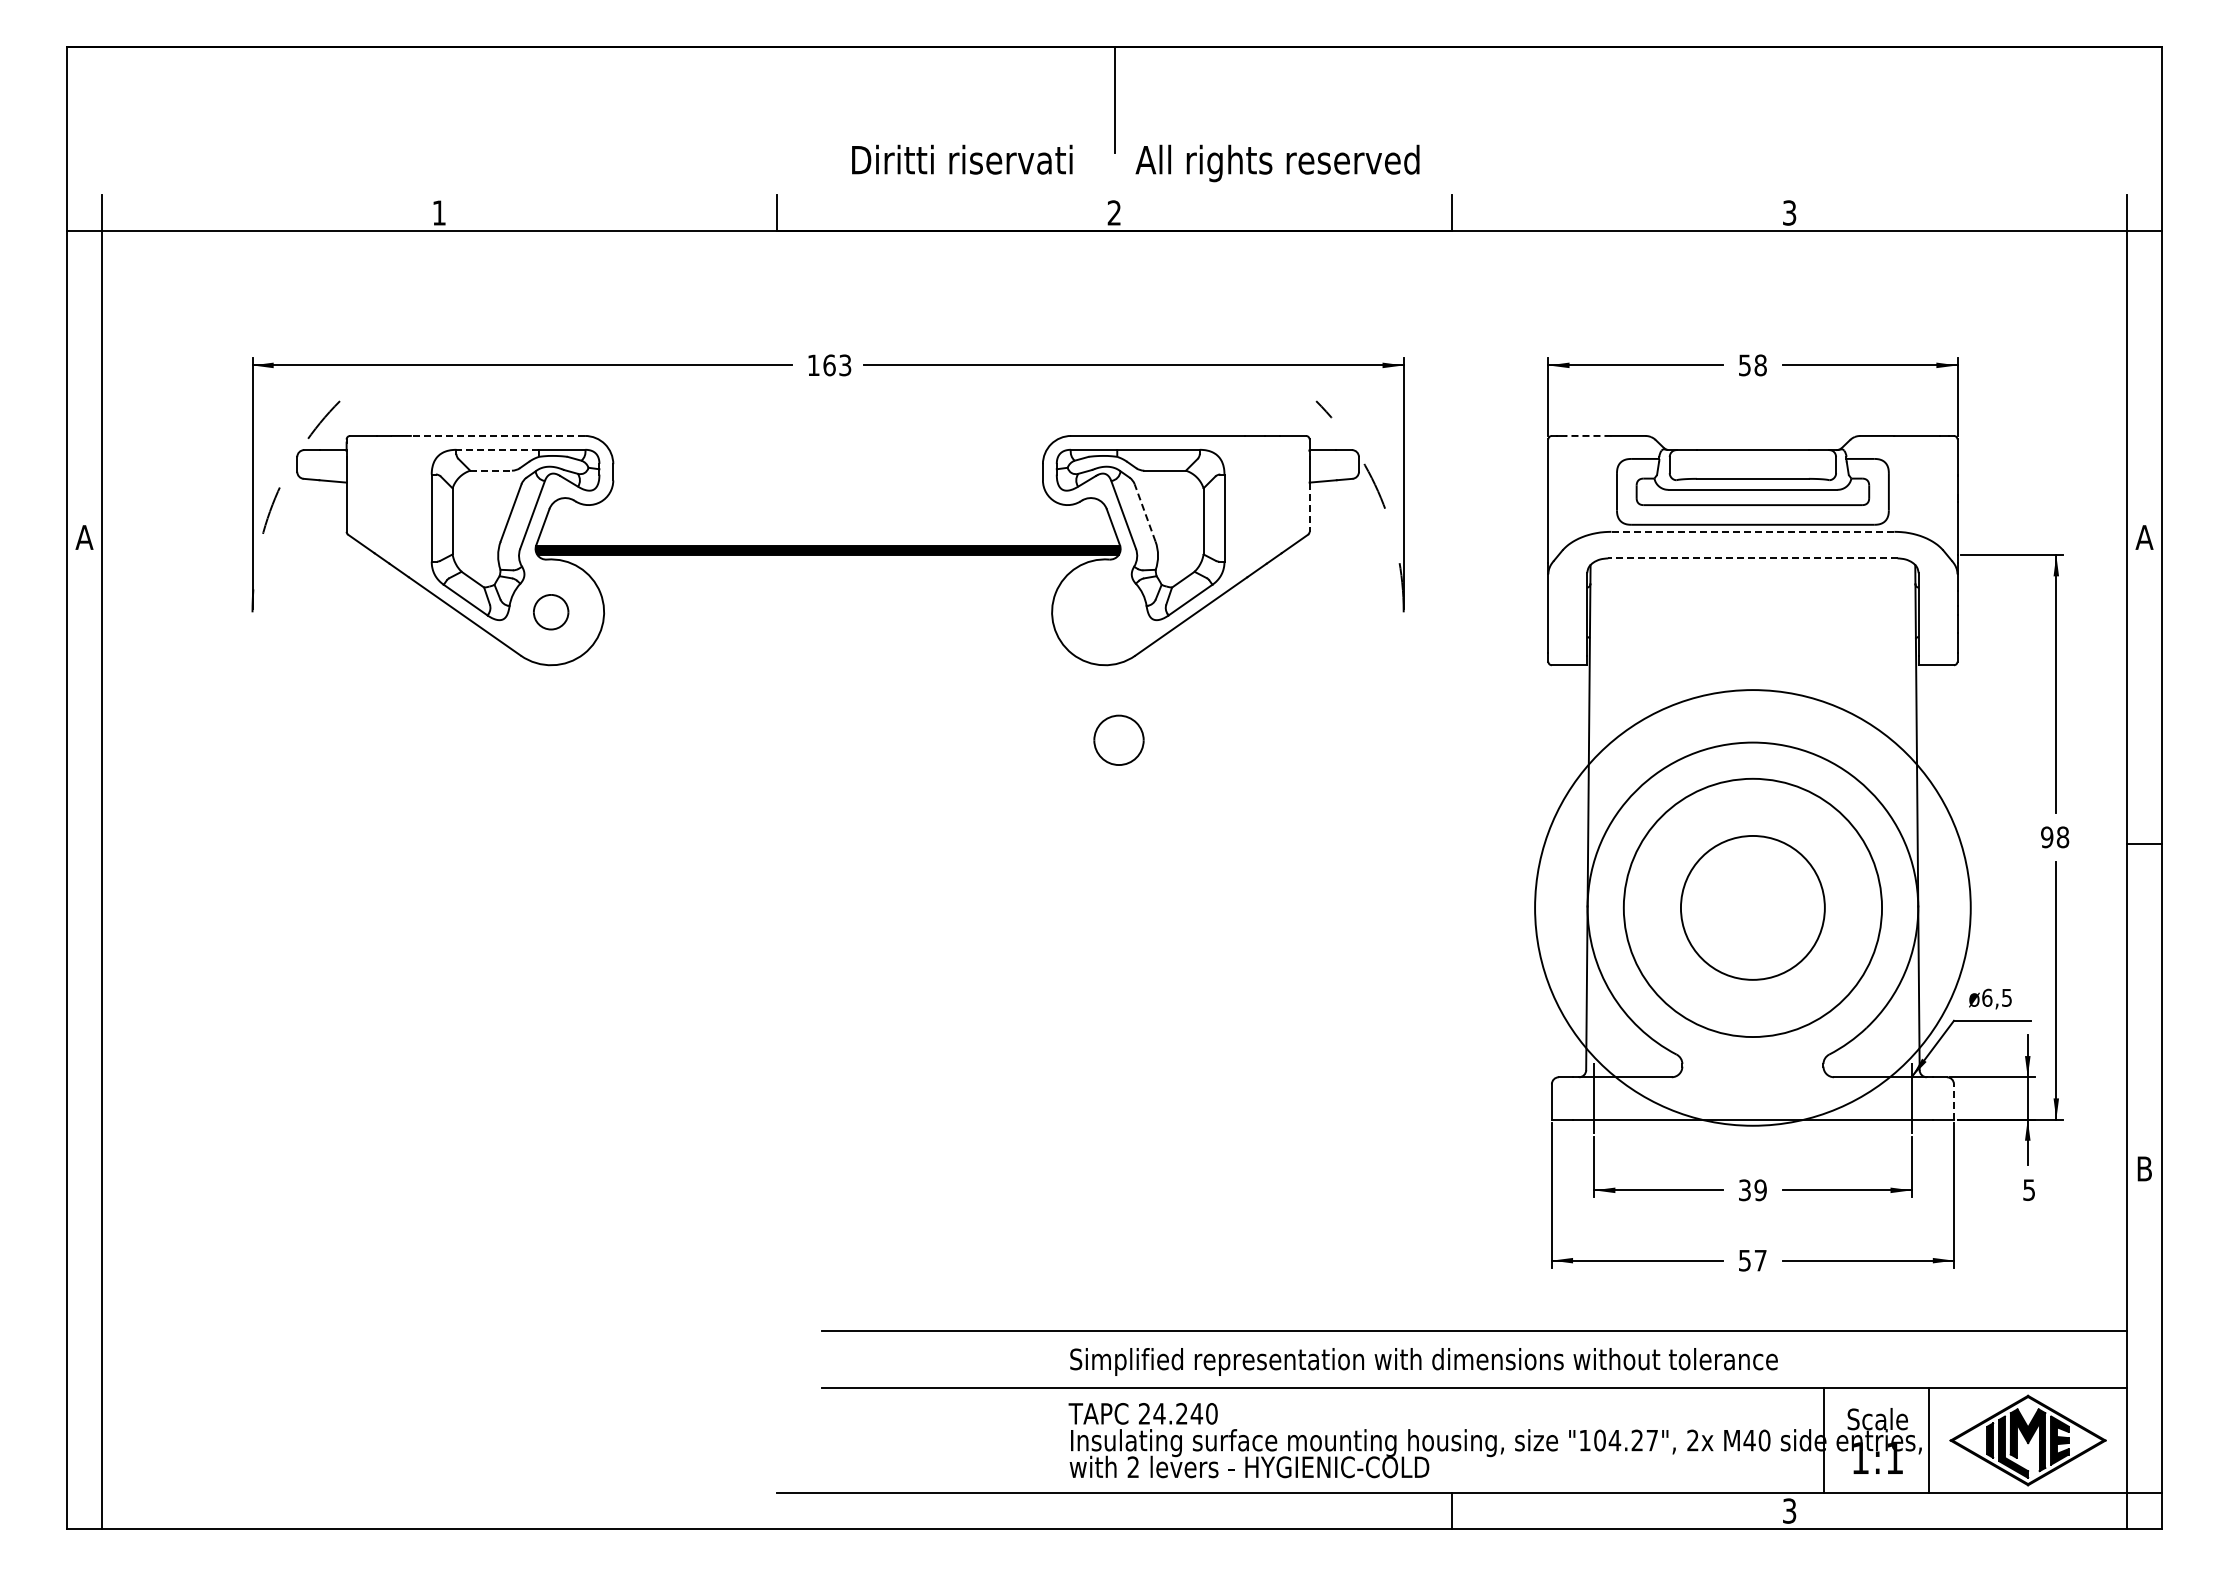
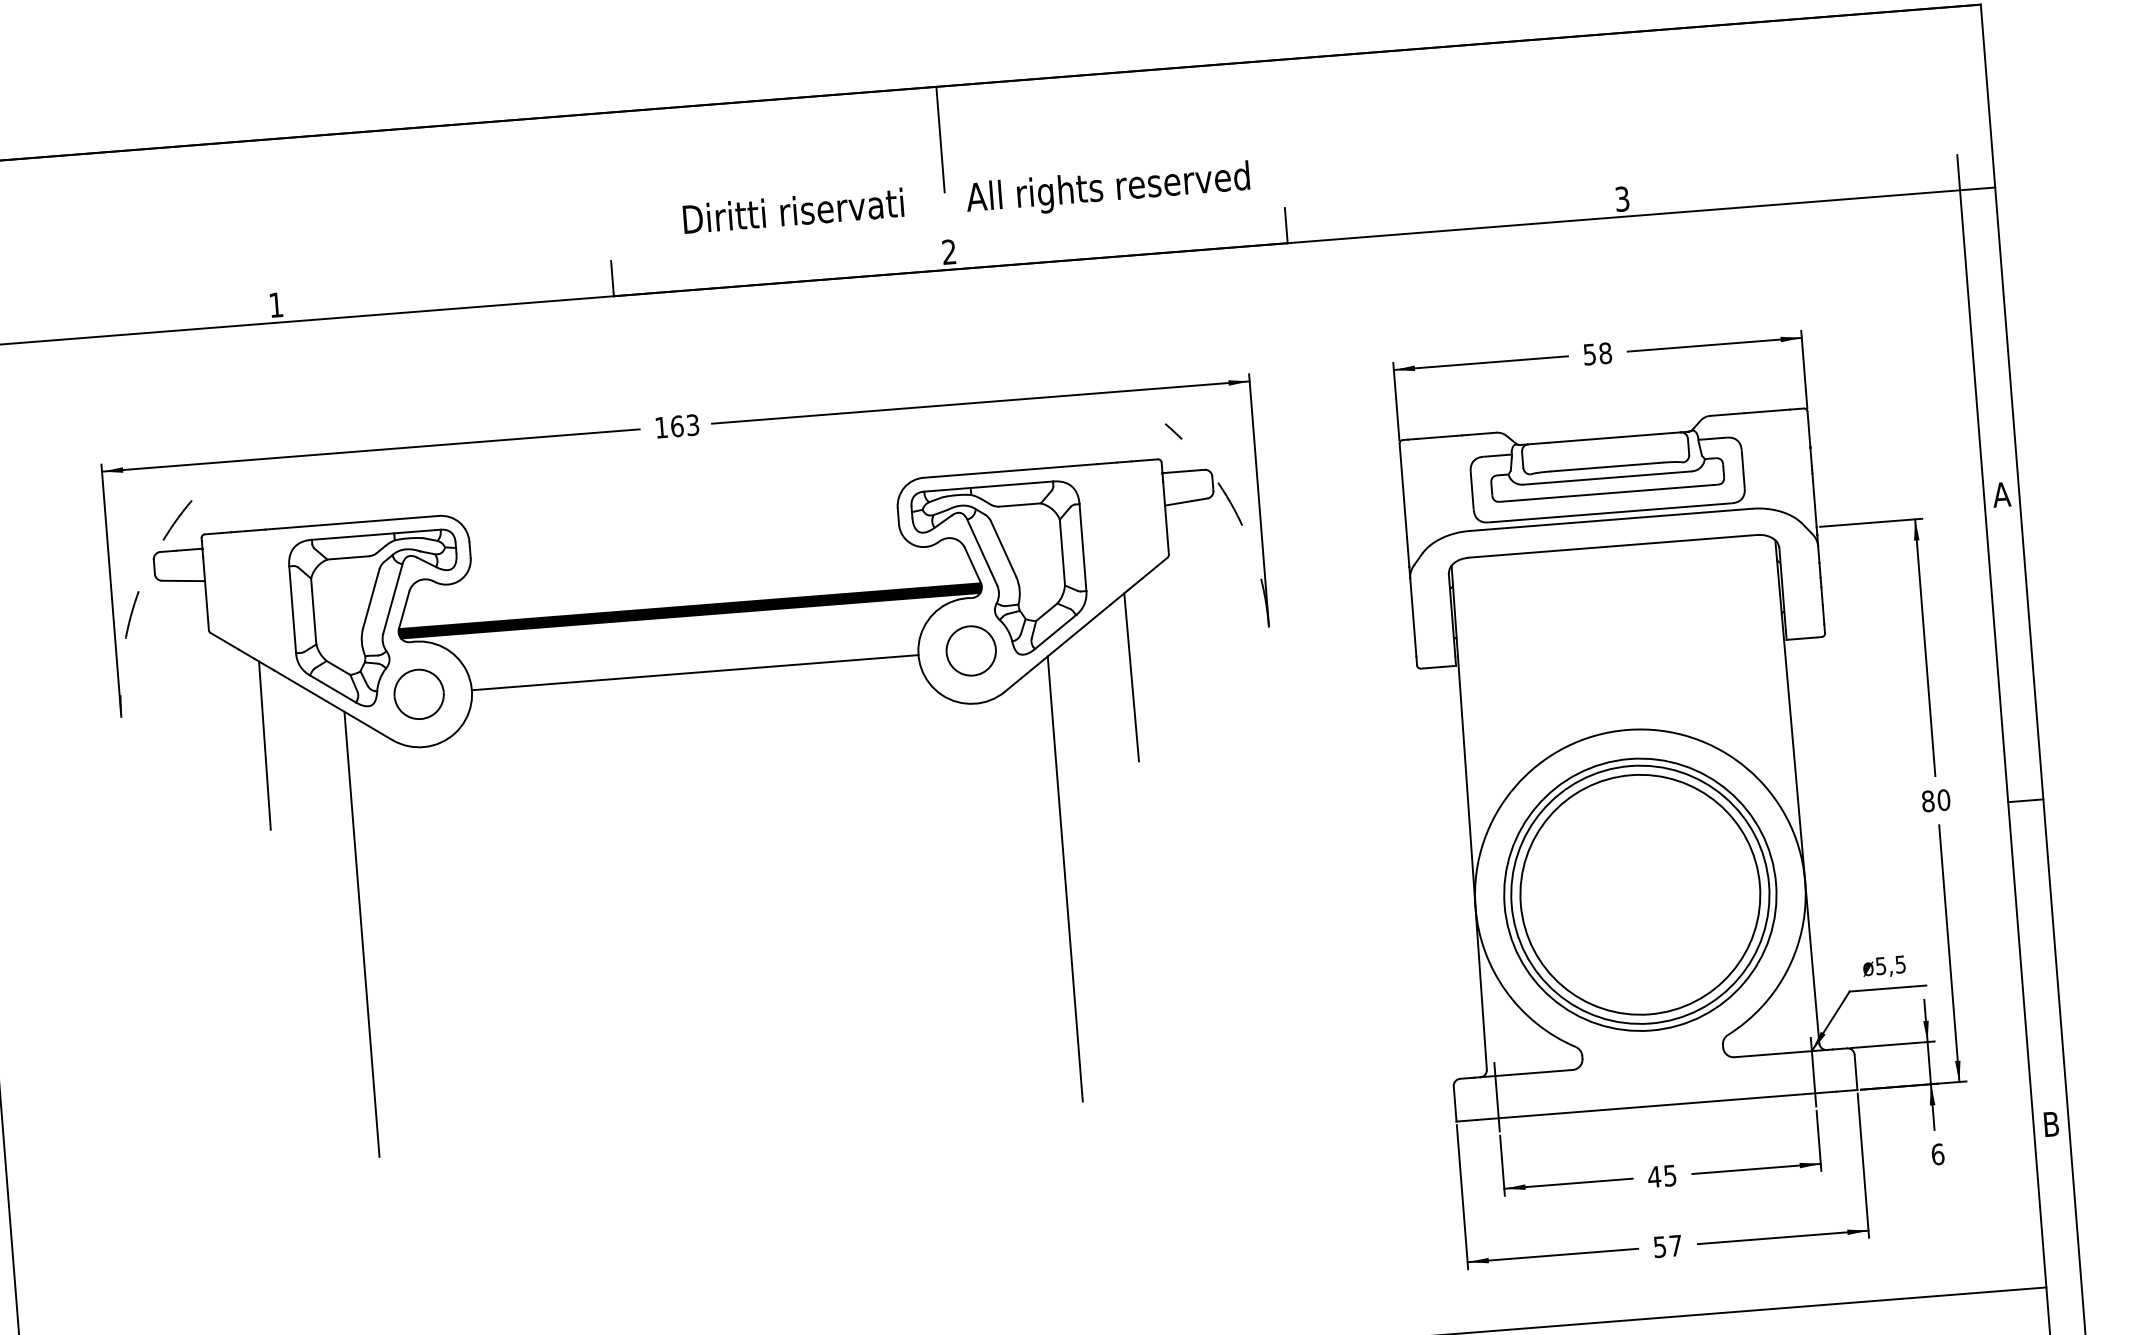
line: (497, 435) -> (351, 522), dashed -> solid
line: (1588, 435) -> (1439, 436), dashed -> solid
line: (497, 449) -> (352, 536), dashed -> solid
line: (491, 470) -> (348, 557), dashed -> solid
line: (1309, 507) -> (1166, 530), dashed -> solid
line: (1144, 512) -> (1002, 548), dashed -> solid
line: (1752, 531) -> (1610, 519), dashed -> solid
line: (1752, 558) -> (1612, 546), dashed -> solid
part: (550, 611) -> (418, 693), size x1.43
line: (828, 612) -> (695, 672), added
line: (393, 650) -> (264, 744), added
line: (1262, 650) -> (1131, 676), added
part: (1118, 739) -> (970, 650), moved
text: (2055, 837) -> (1936, 800), 98 -> 80
line: (475, 846) -> (362, 933), added
line: (1180, 846) -> (1064, 878), added
circle: (1752, 907) -> (1639, 894), size x0.62
circle: (1752, 907) -> (1639, 894), size x1.67
text: (1987, 997) -> (1881, 965), ø6,5 -> ø5,5
line: (1953, 1101) -> (1855, 1072), dashed -> solid
text: (2029, 1189) -> (1938, 1153), 5 -> 6
text: (1752, 1190) -> (1662, 1176), 39 -> 45

